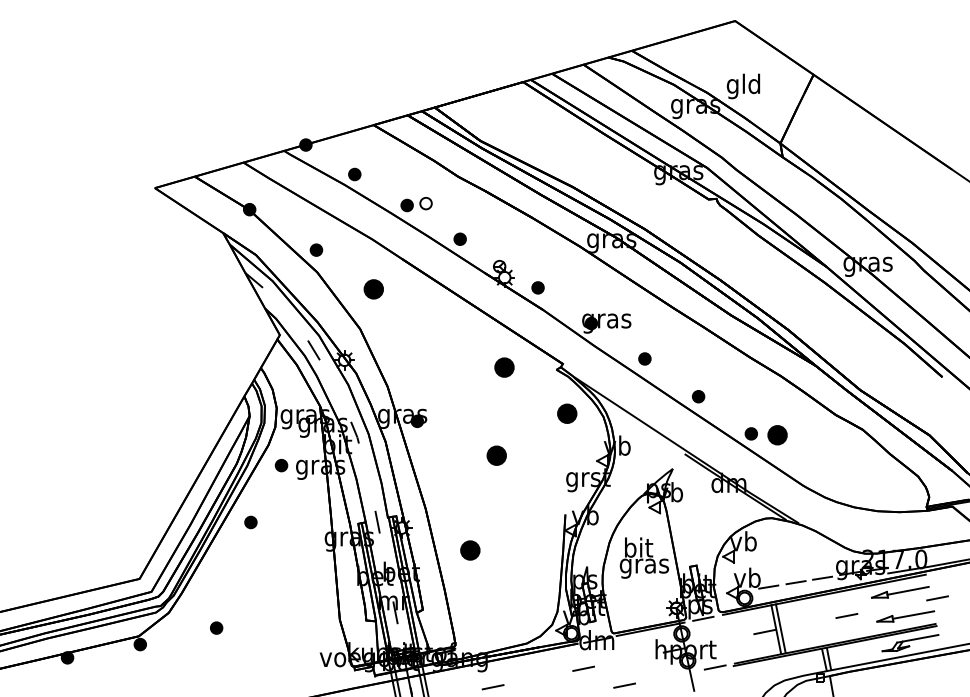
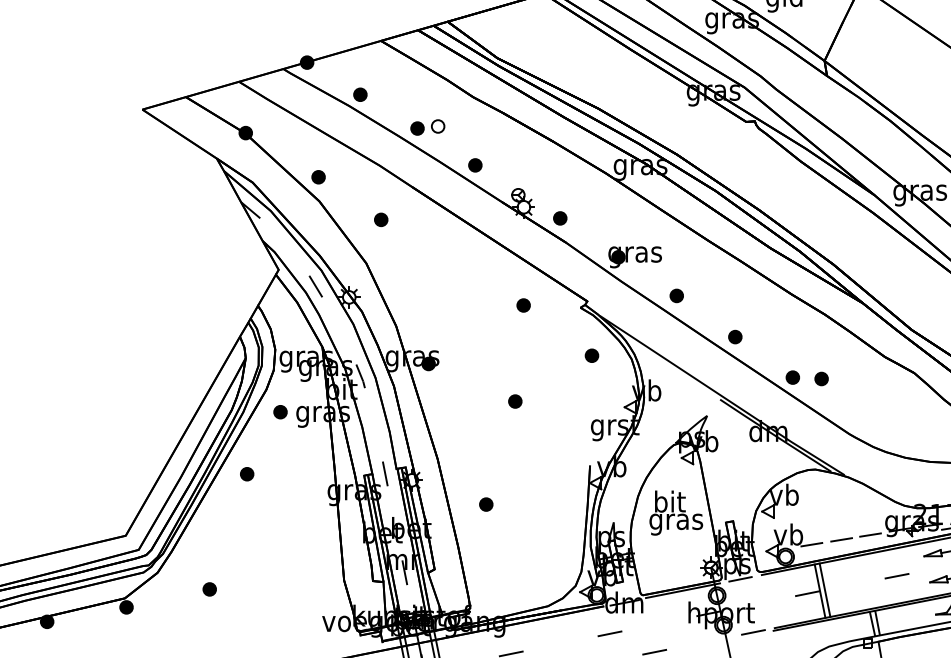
part: (373, 288) -> (380, 219), size x0.62
part: (504, 367) -> (523, 305), size x0.62
part: (566, 413) -> (591, 355), size x0.62
part: (777, 434) -> (821, 378), size x0.62
part: (496, 455) -> (514, 401), size x0.62
part: (469, 549) -> (485, 503), size x0.62

